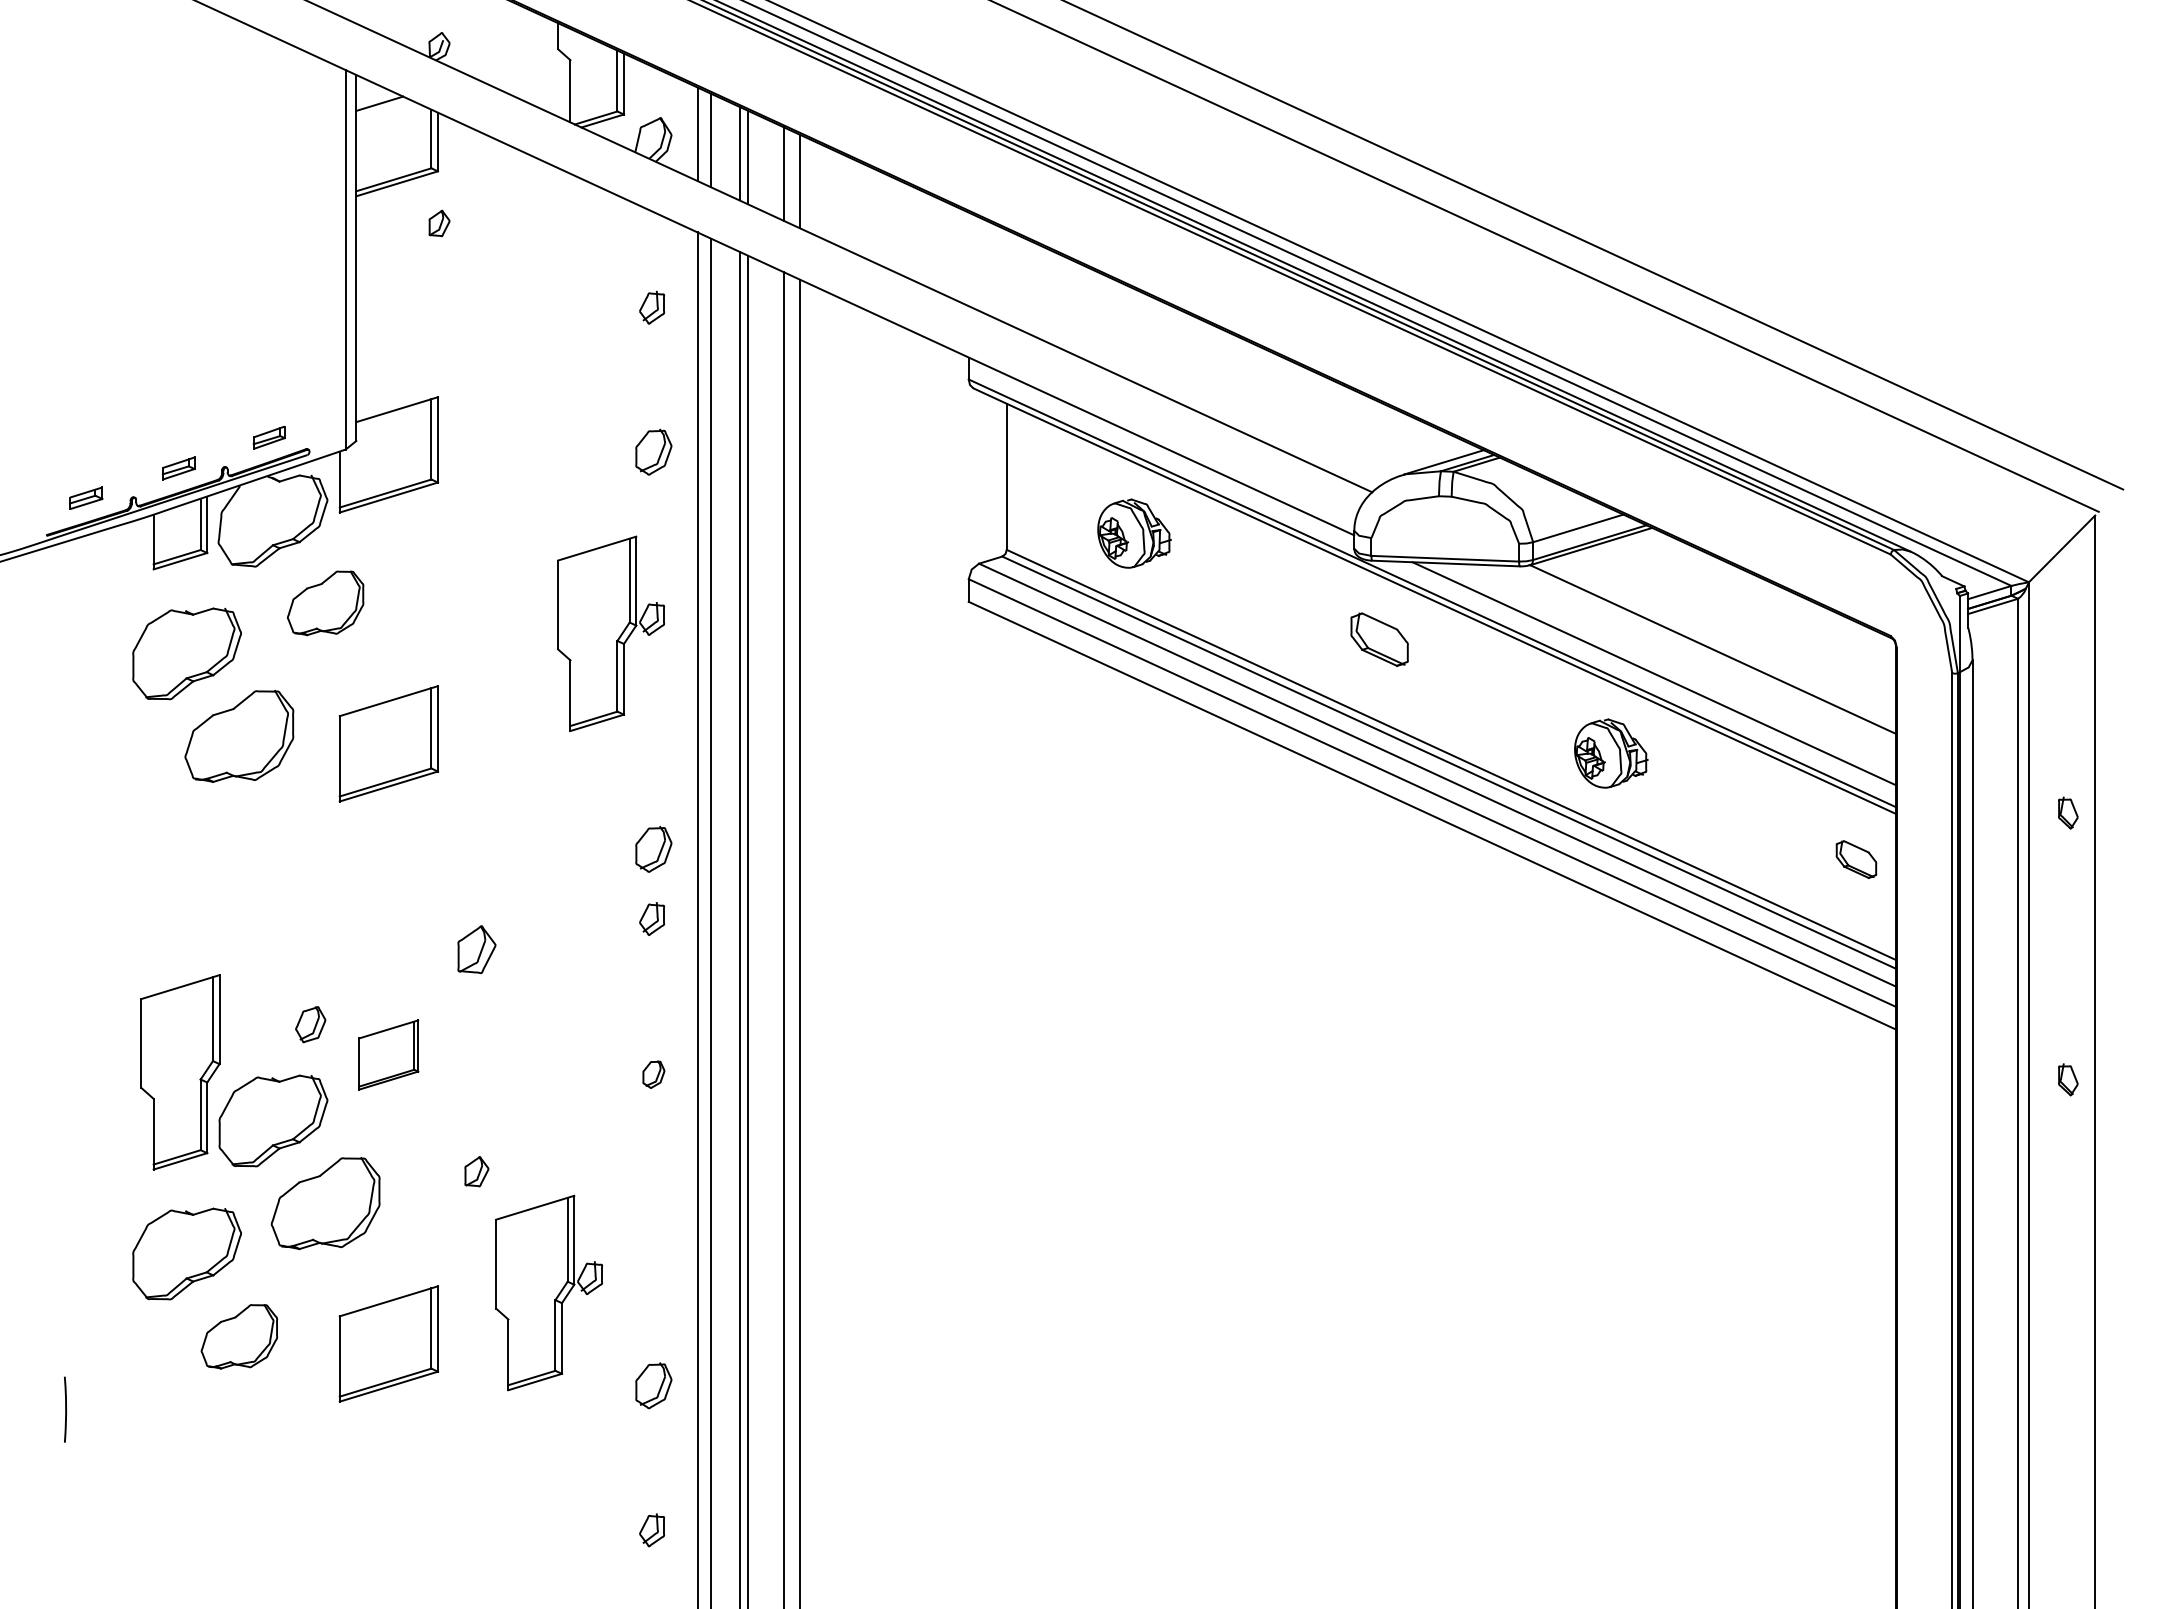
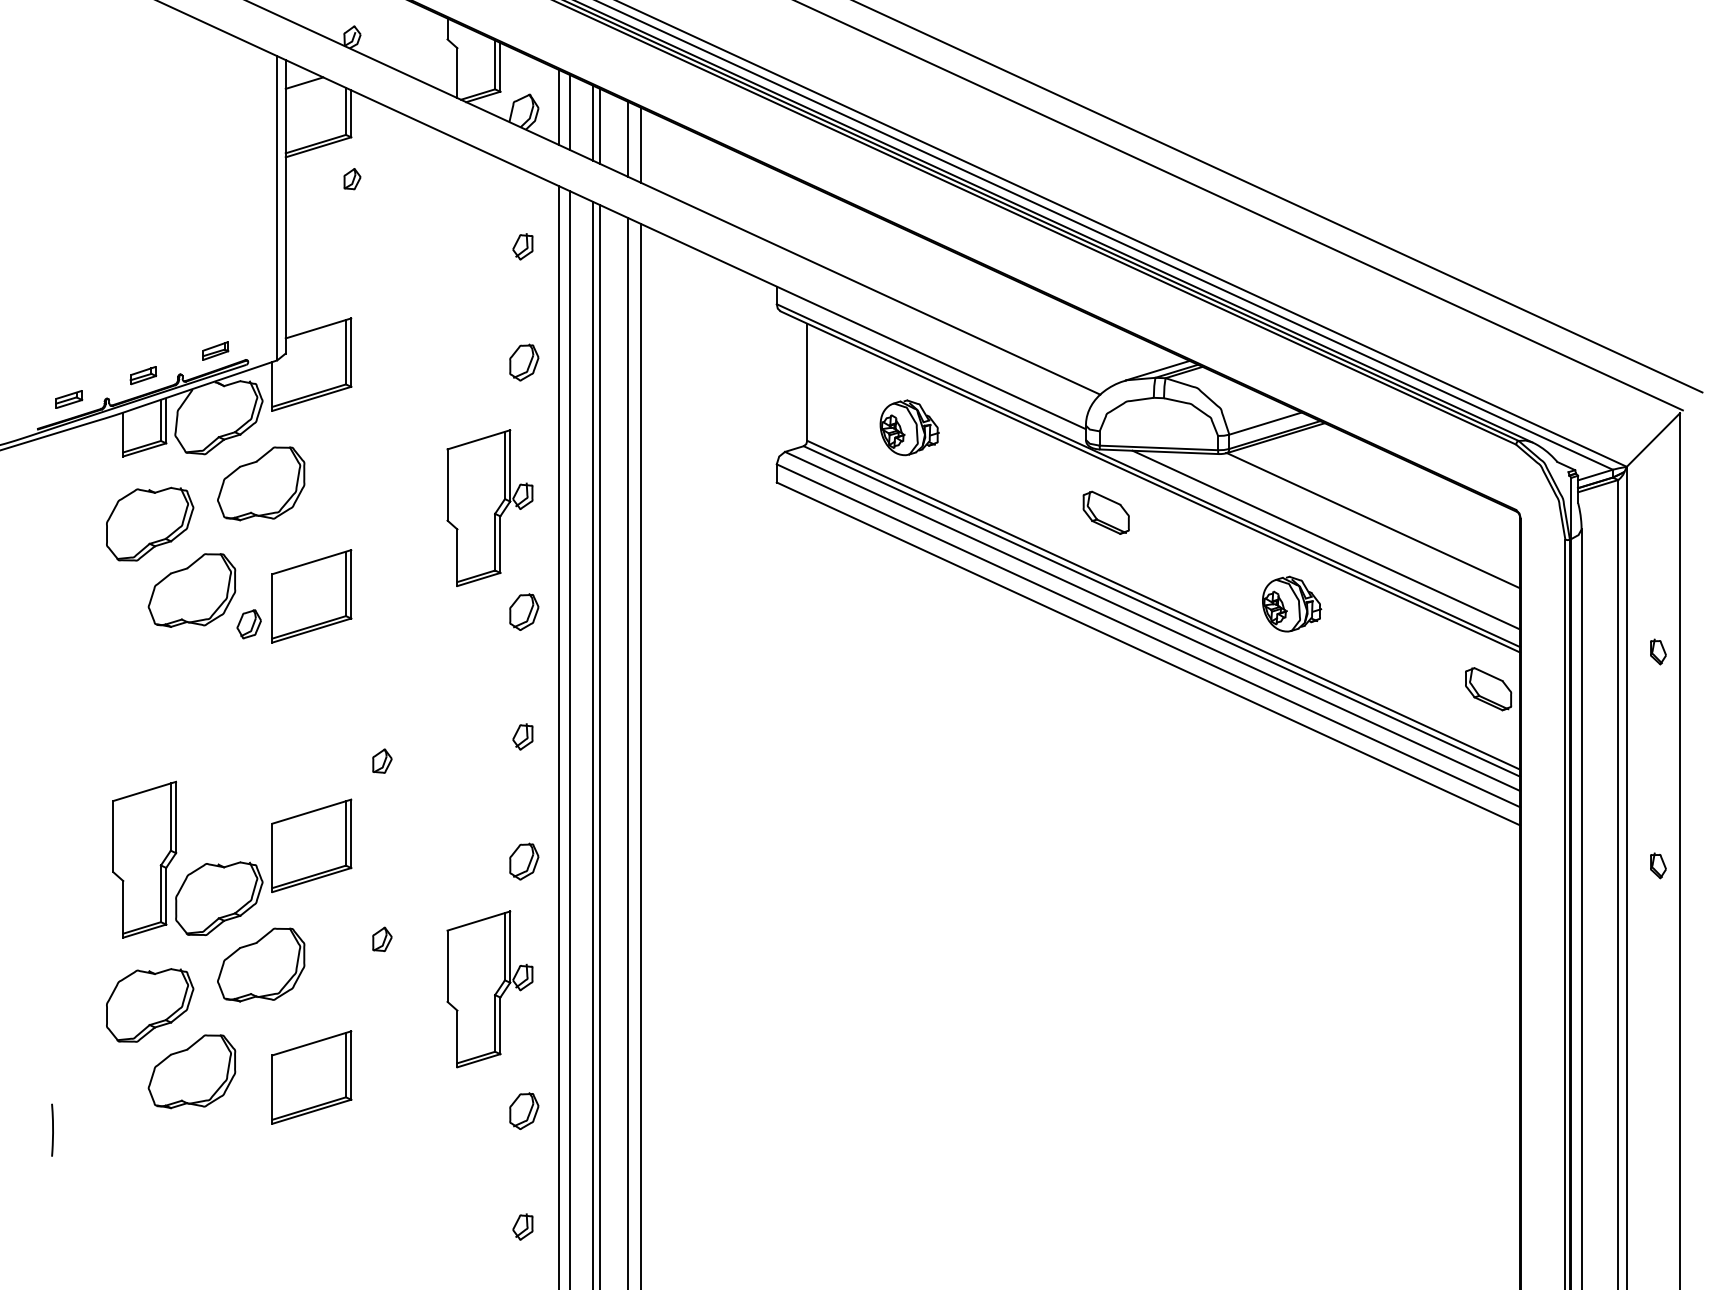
part: (325, 602) -> (261, 483), size x1.43
part: (653, 849) -> (524, 612), moved
part: (1856, 859) -> (1488, 689), size x1.43
part: (476, 948) -> (382, 760), size x0.62
part: (310, 1024) -> (249, 624), moved
part: (388, 1054) -> (311, 845), size x1.67
part: (653, 1074) -> (524, 861), size x1.67
part: (549, 1292) -> (490, 988), moved
part: (239, 1336) -> (192, 1071), size x1.43

